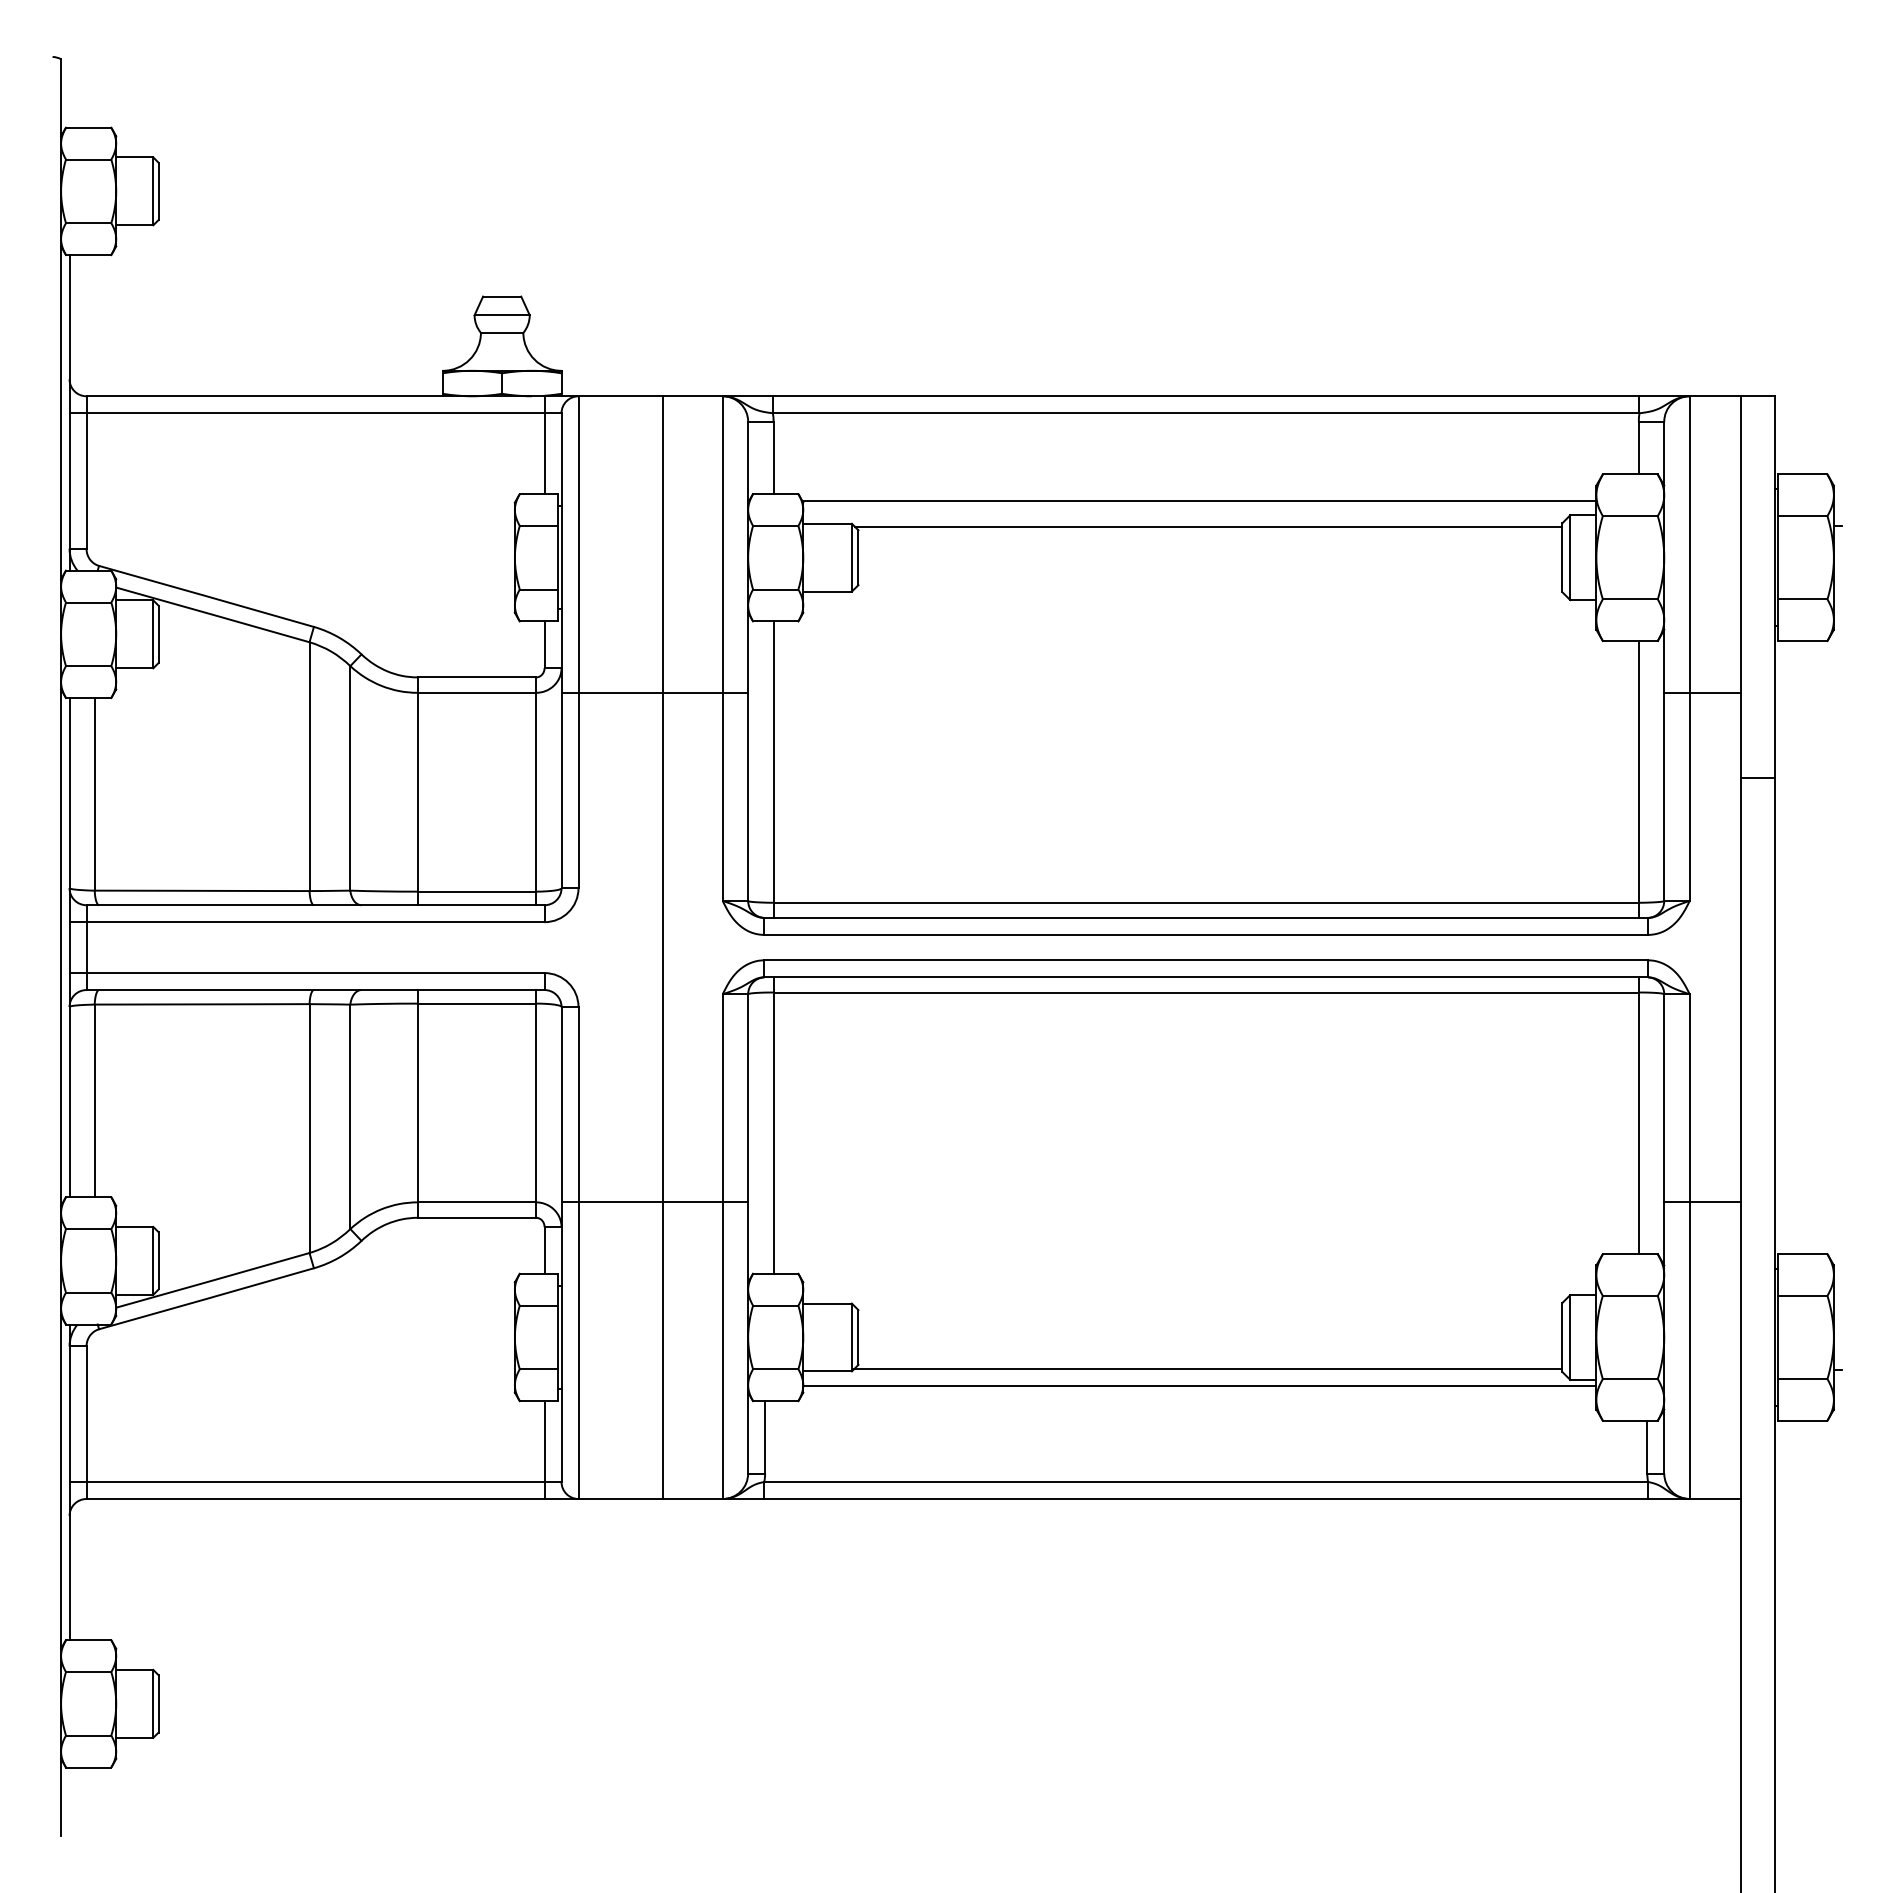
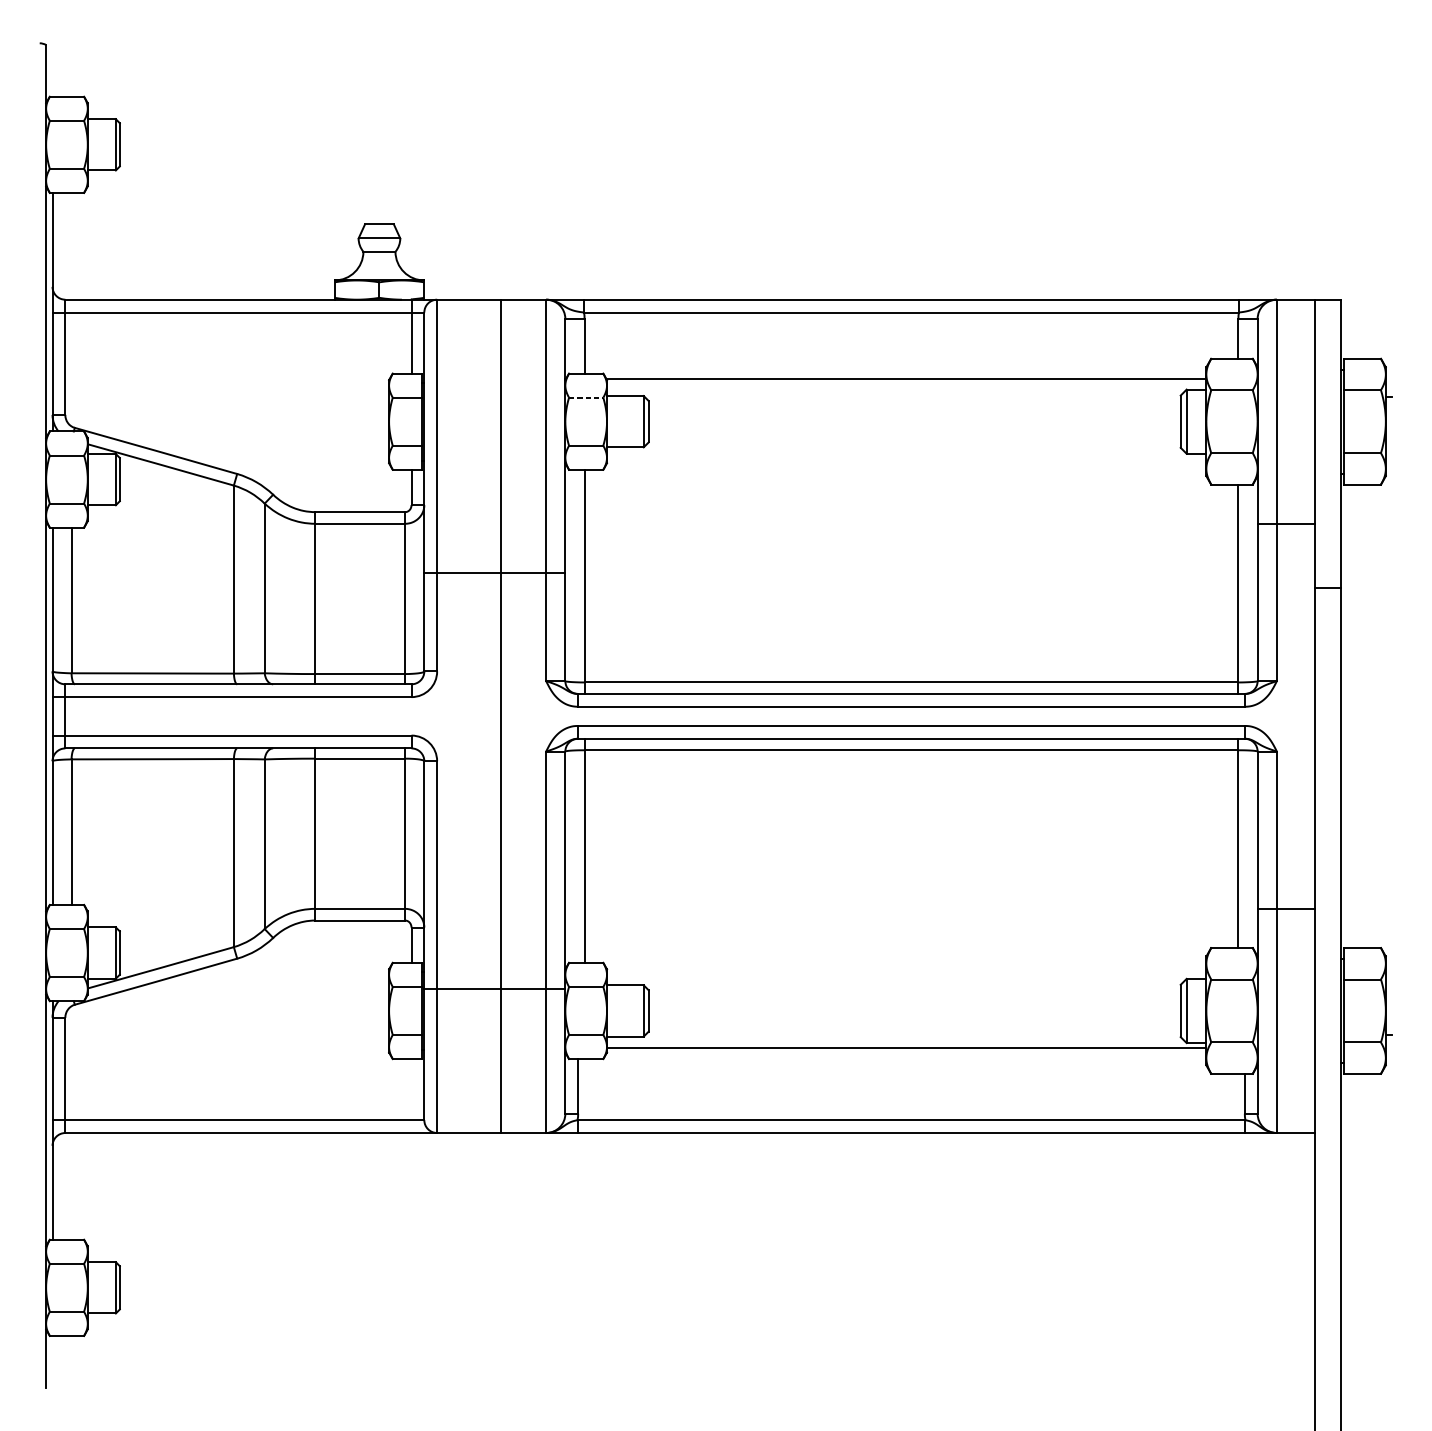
line: (775, 525) -> (586, 397), solid -> dashed
line: (1208, 526) -> (913, 398), removed
line: (654, 693) -> (494, 573), moved
line: (654, 1202) -> (494, 989), moved
line: (1208, 1369) -> (913, 1035), removed
line: (544, 1450) -> (411, 1096), removed

